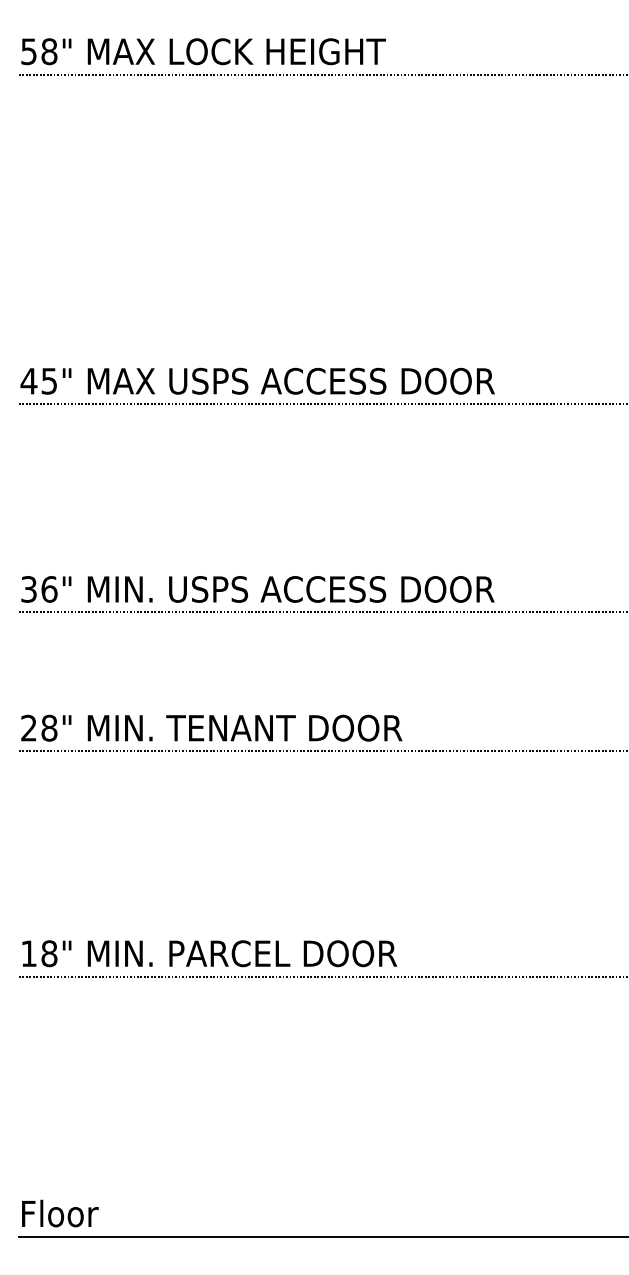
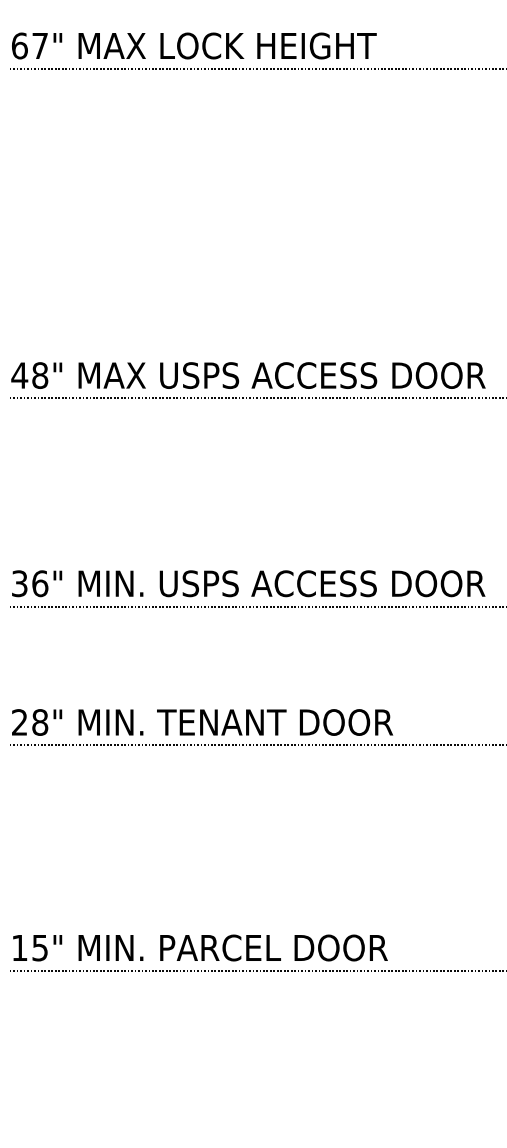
text: (39, 51) -> (30, 45), 58" -> 67"
text: (49, 380) -> (40, 374), 45" -> 48"
text: (49, 953) -> (40, 947), 18" -> 15"

